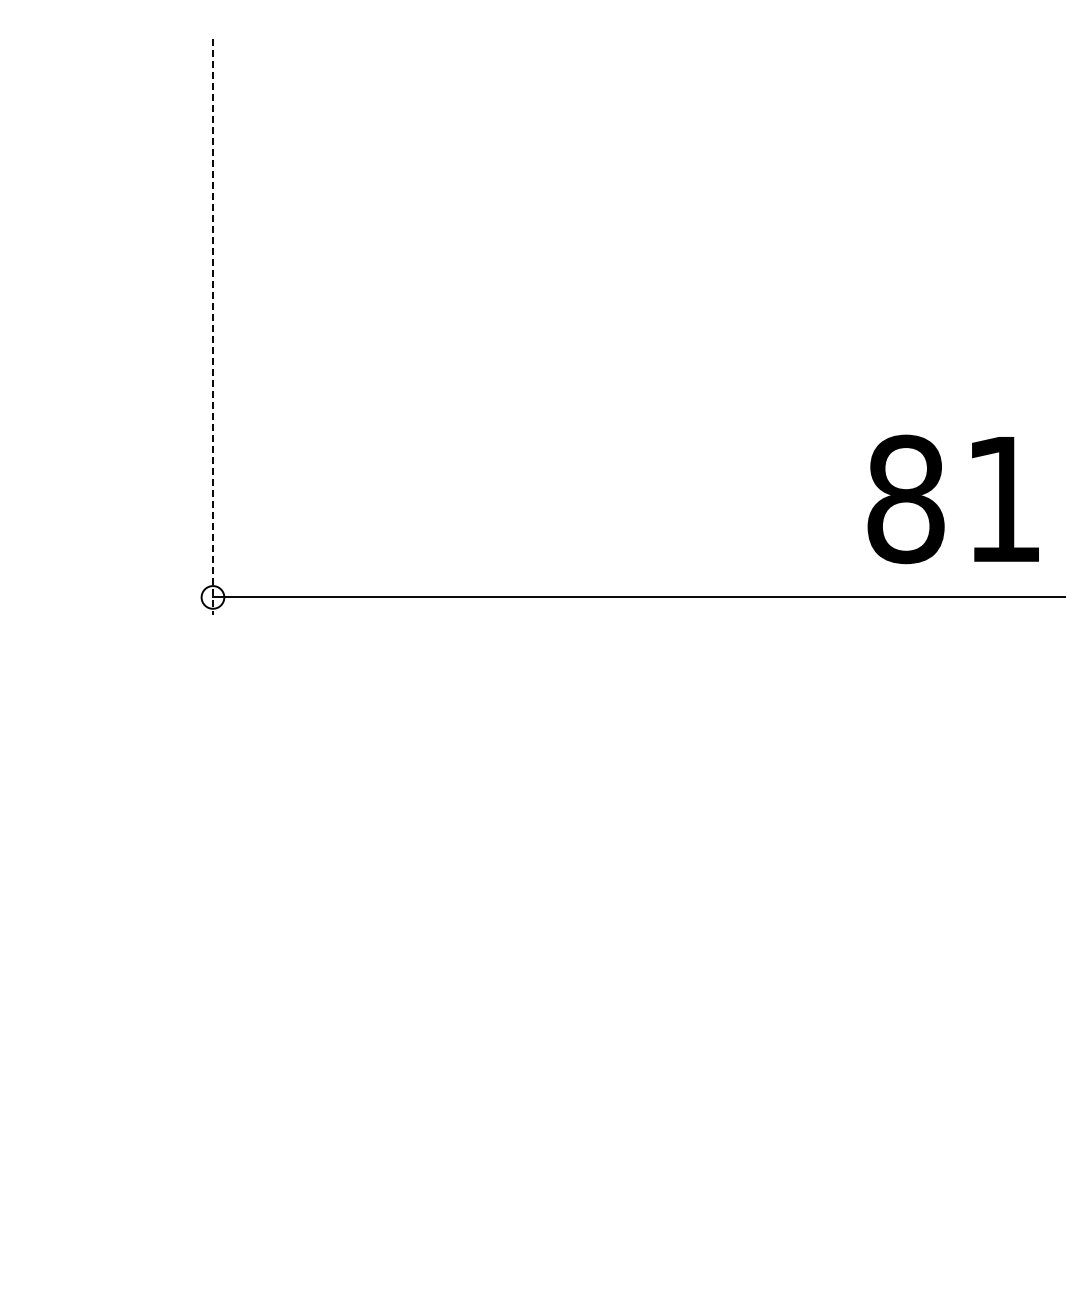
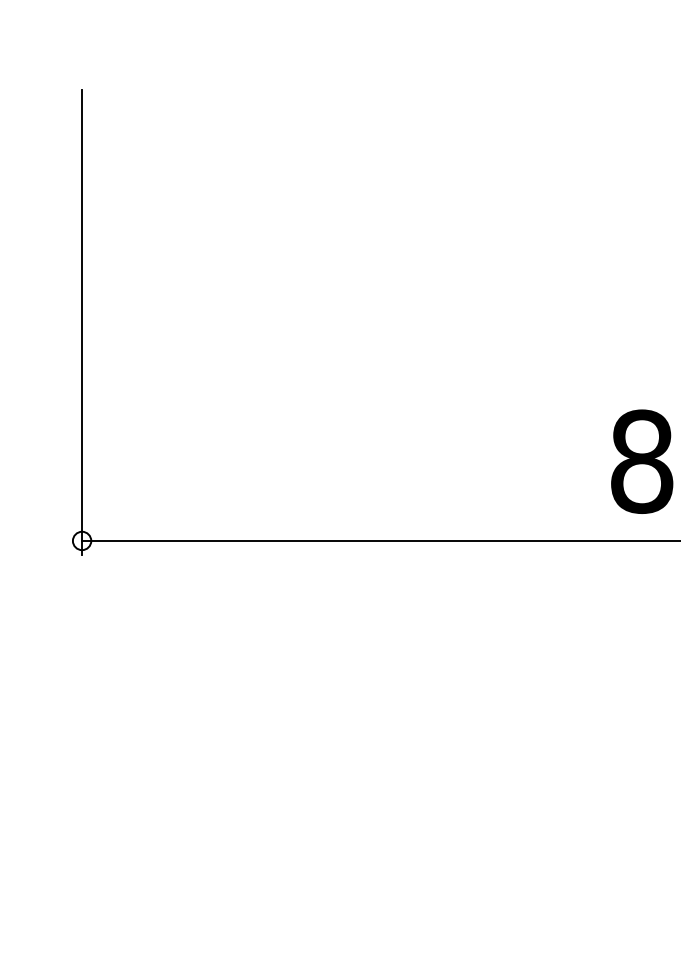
line: (212, 327) -> (81, 322), dashed -> solid

